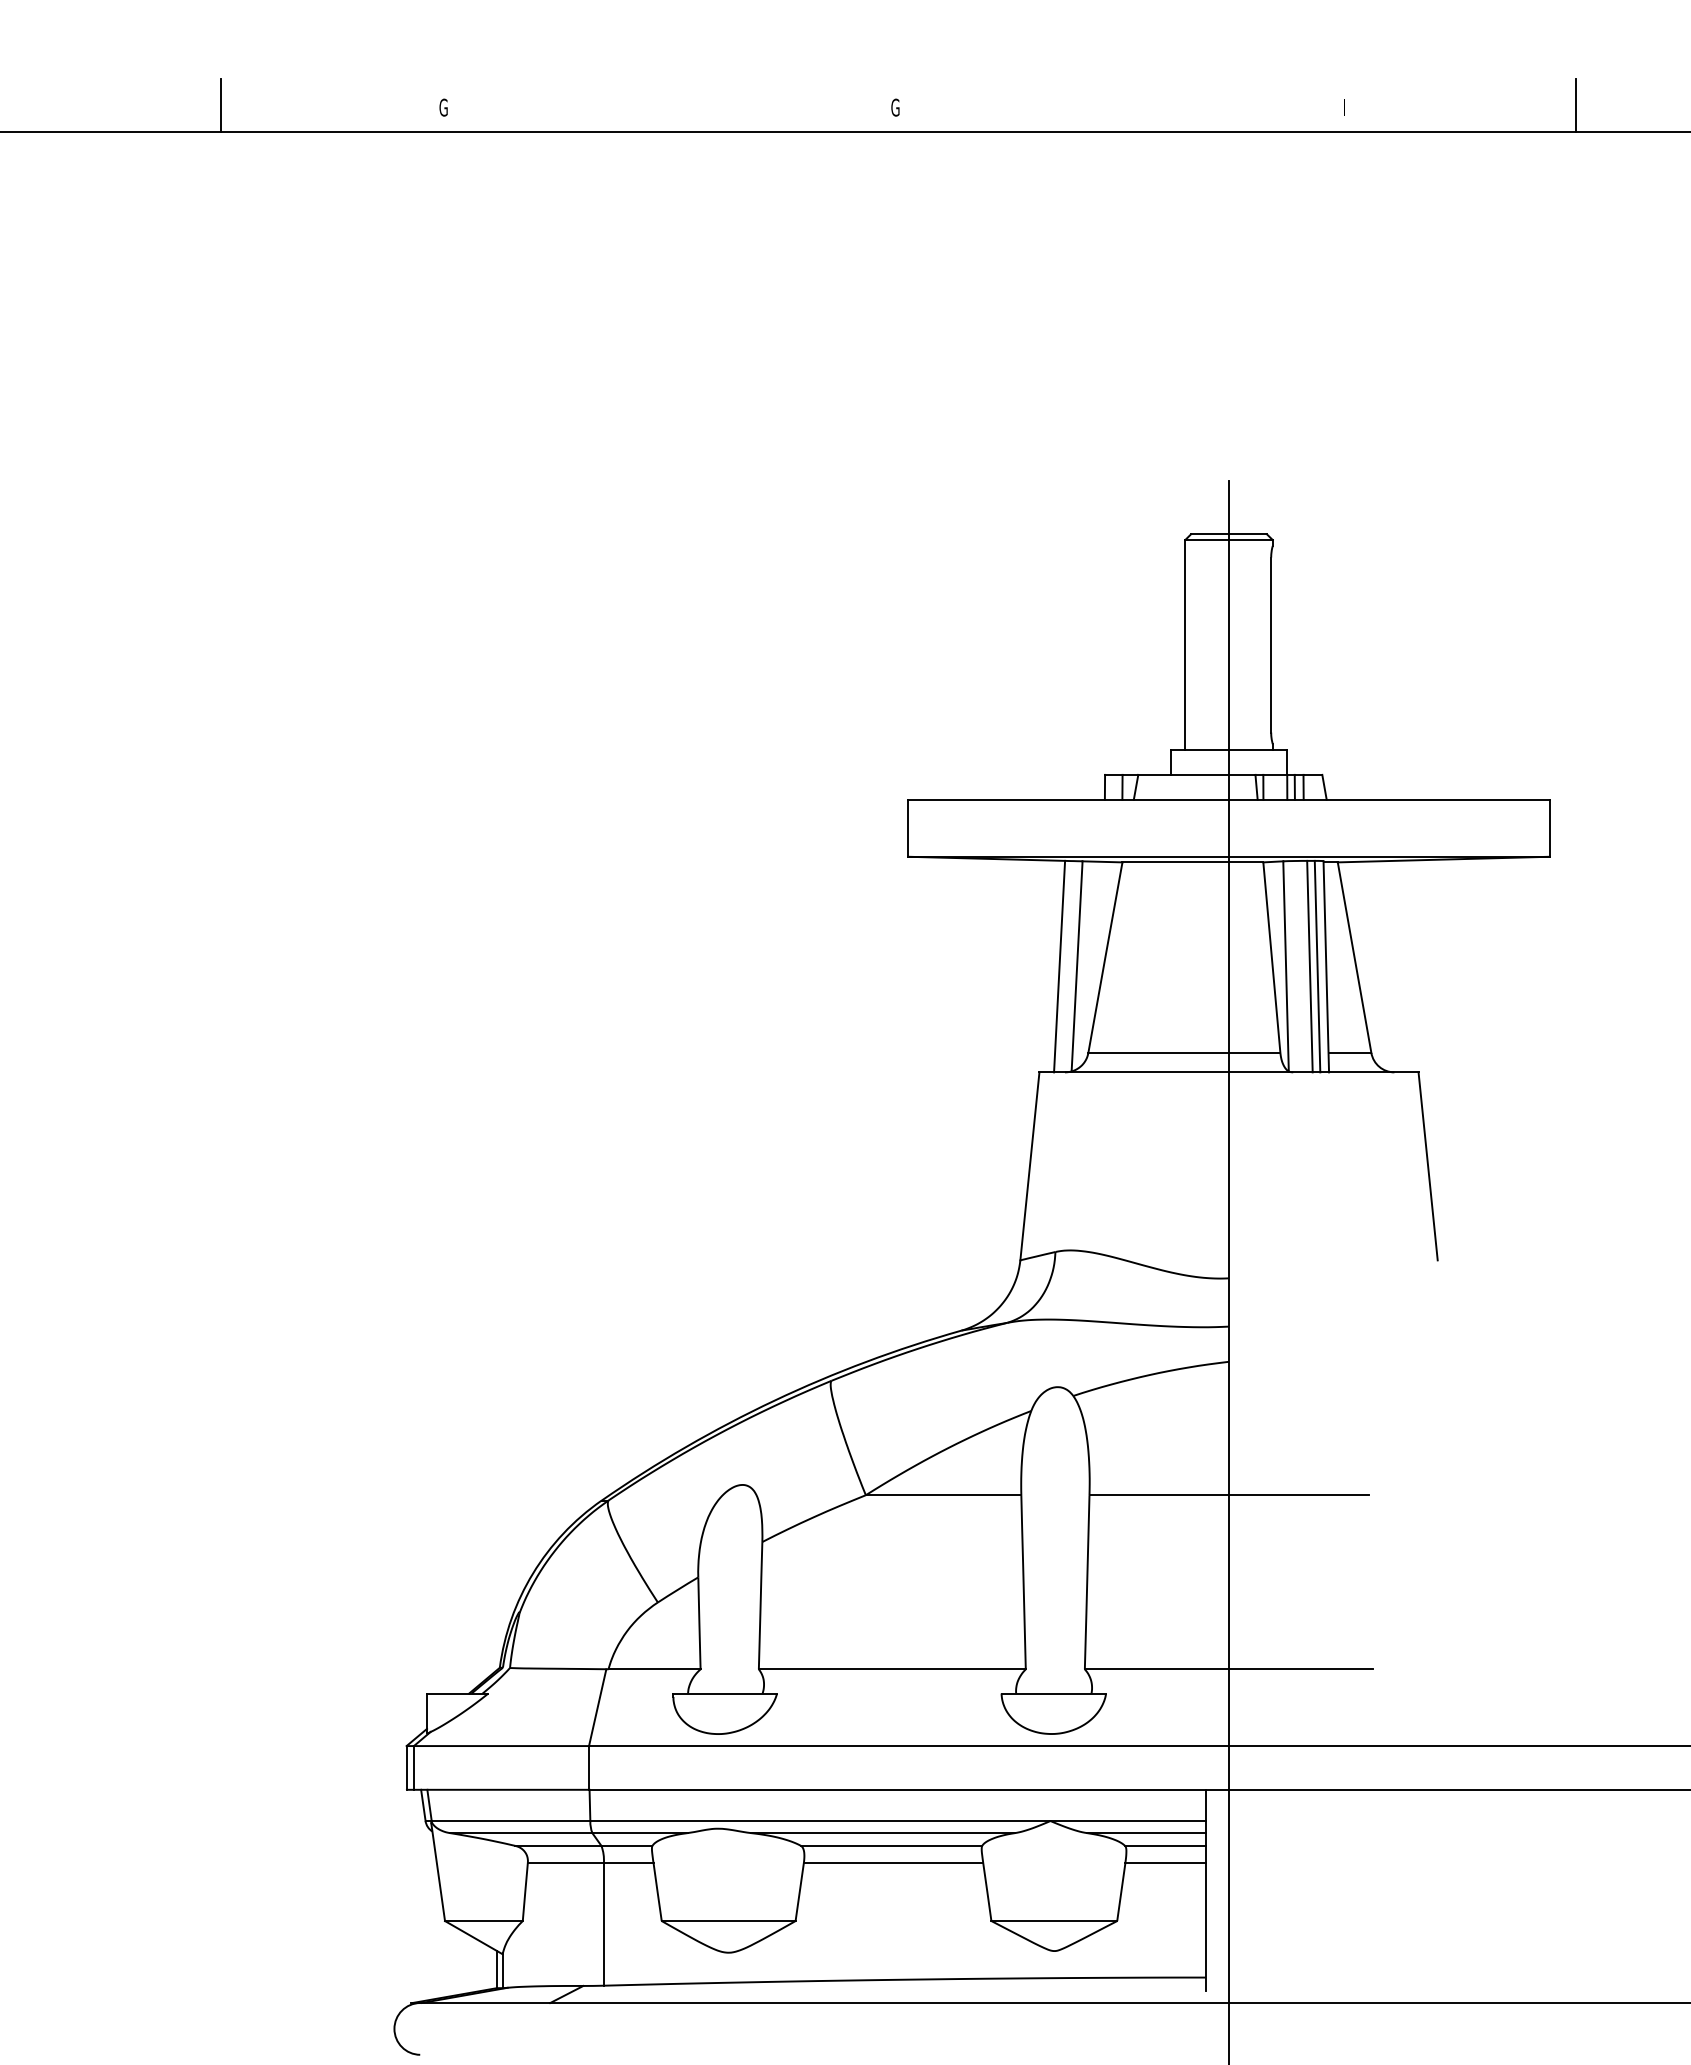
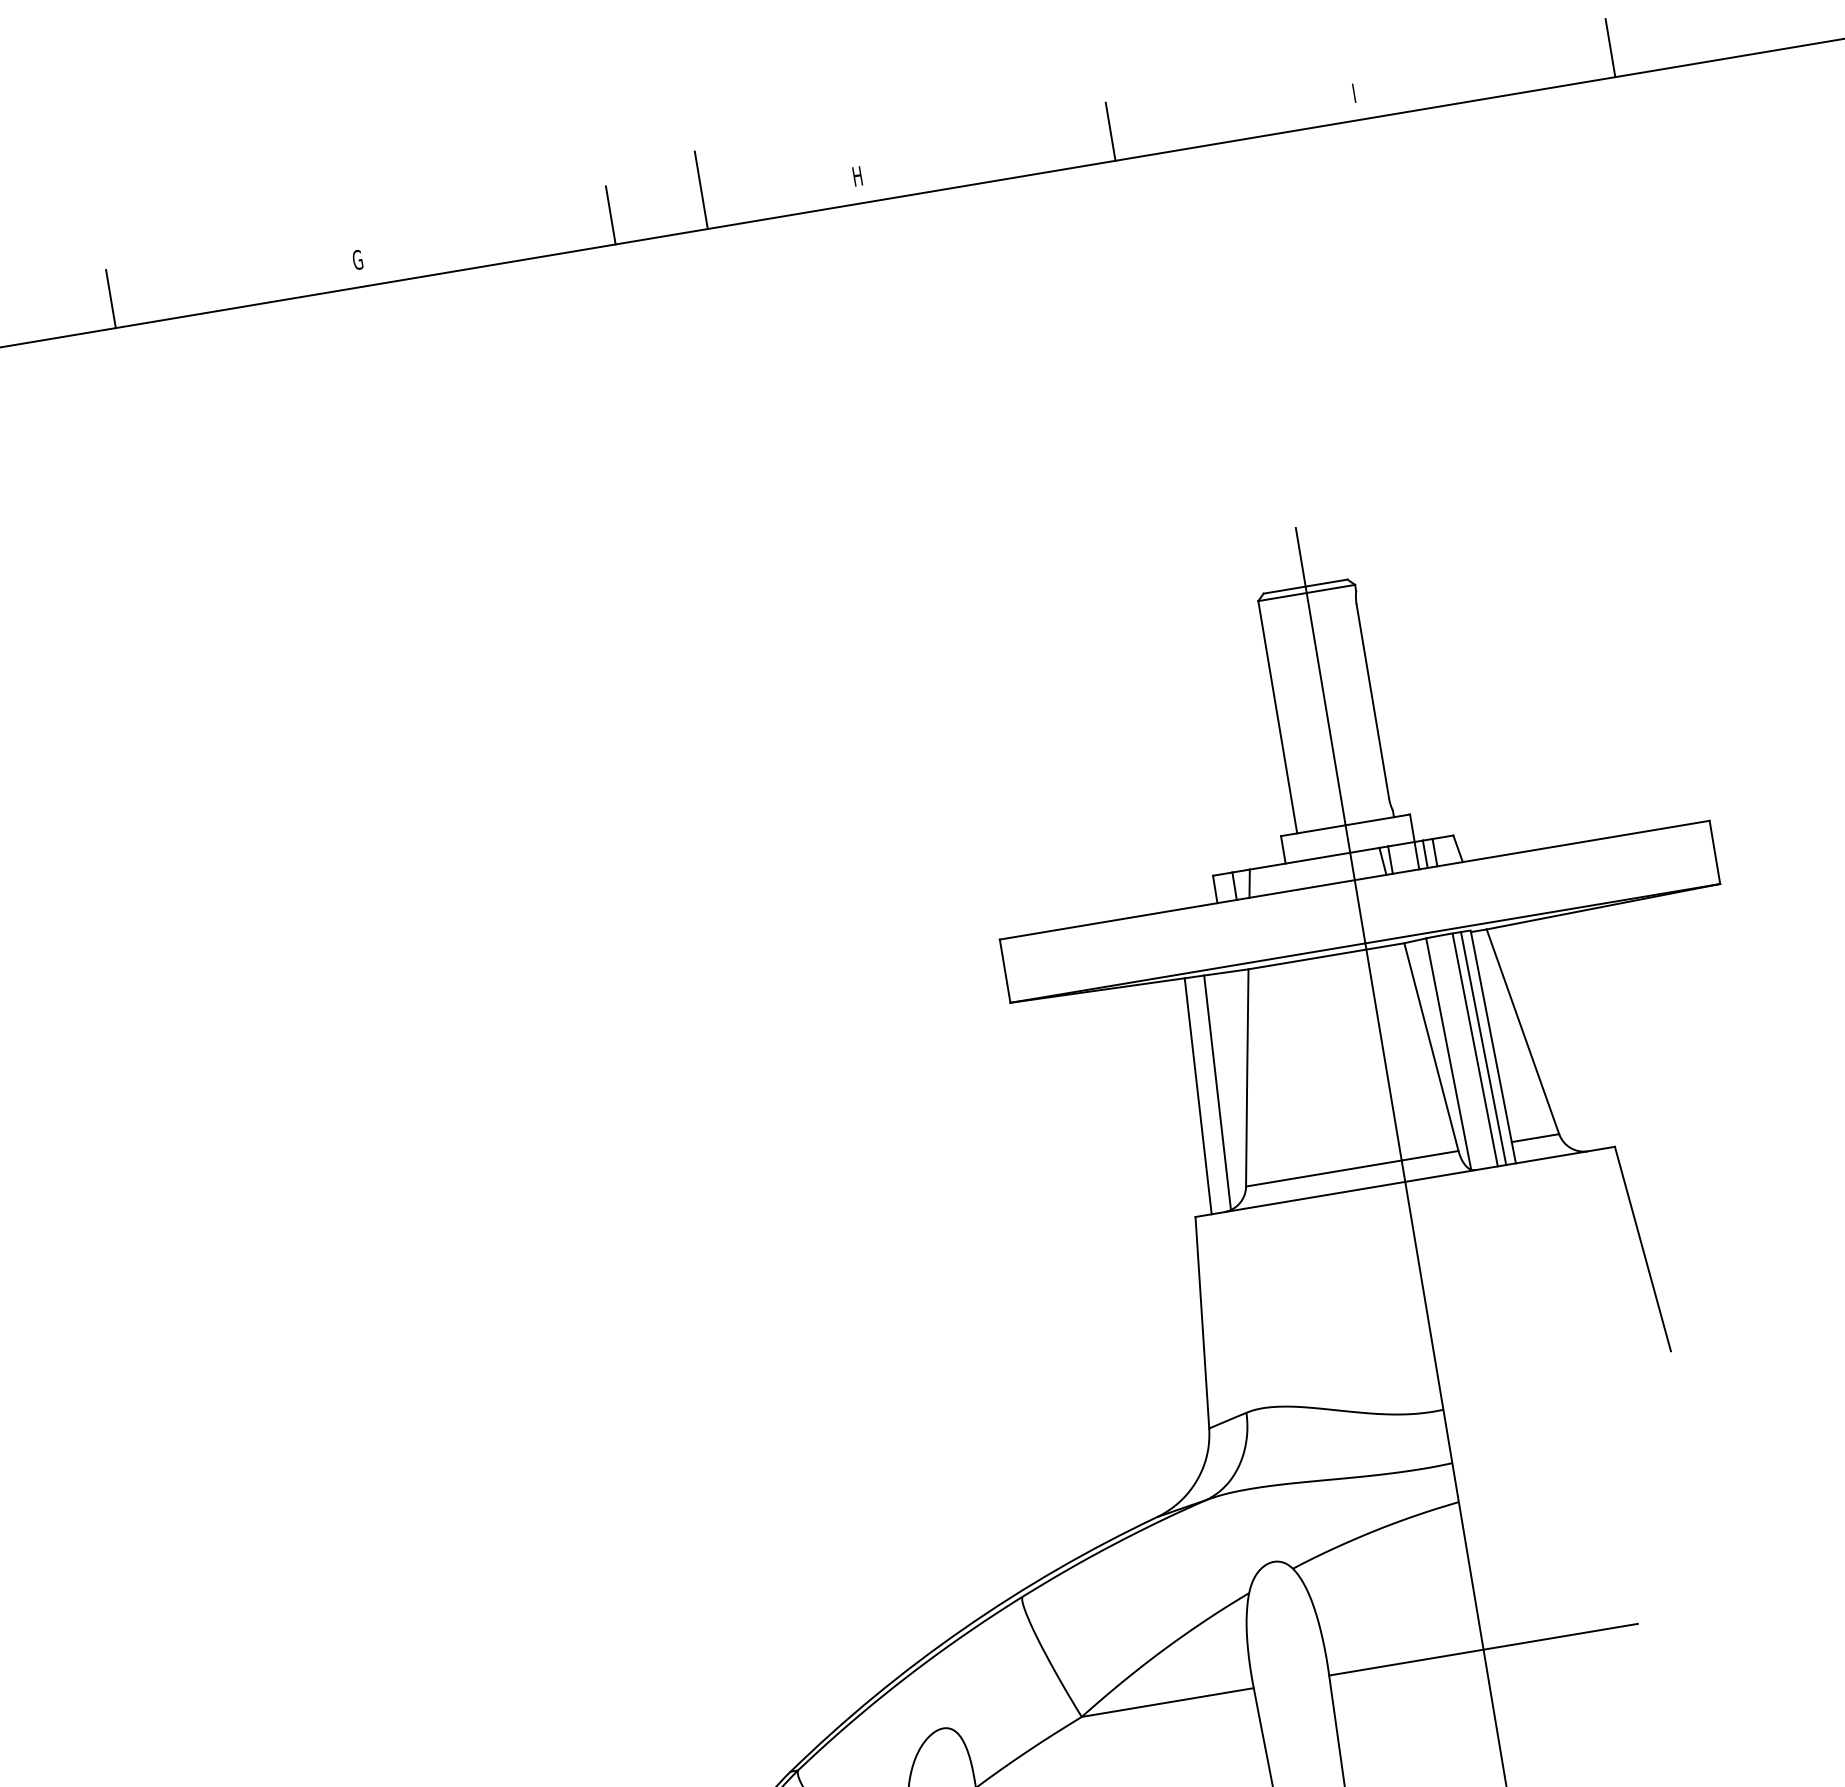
line: (755, 96) -> (700, 189), added
line: (672, 105) -> (610, 215), added
line: (1124, 105) -> (1110, 131), added
text: (895, 107) -> (857, 176), G -> H

